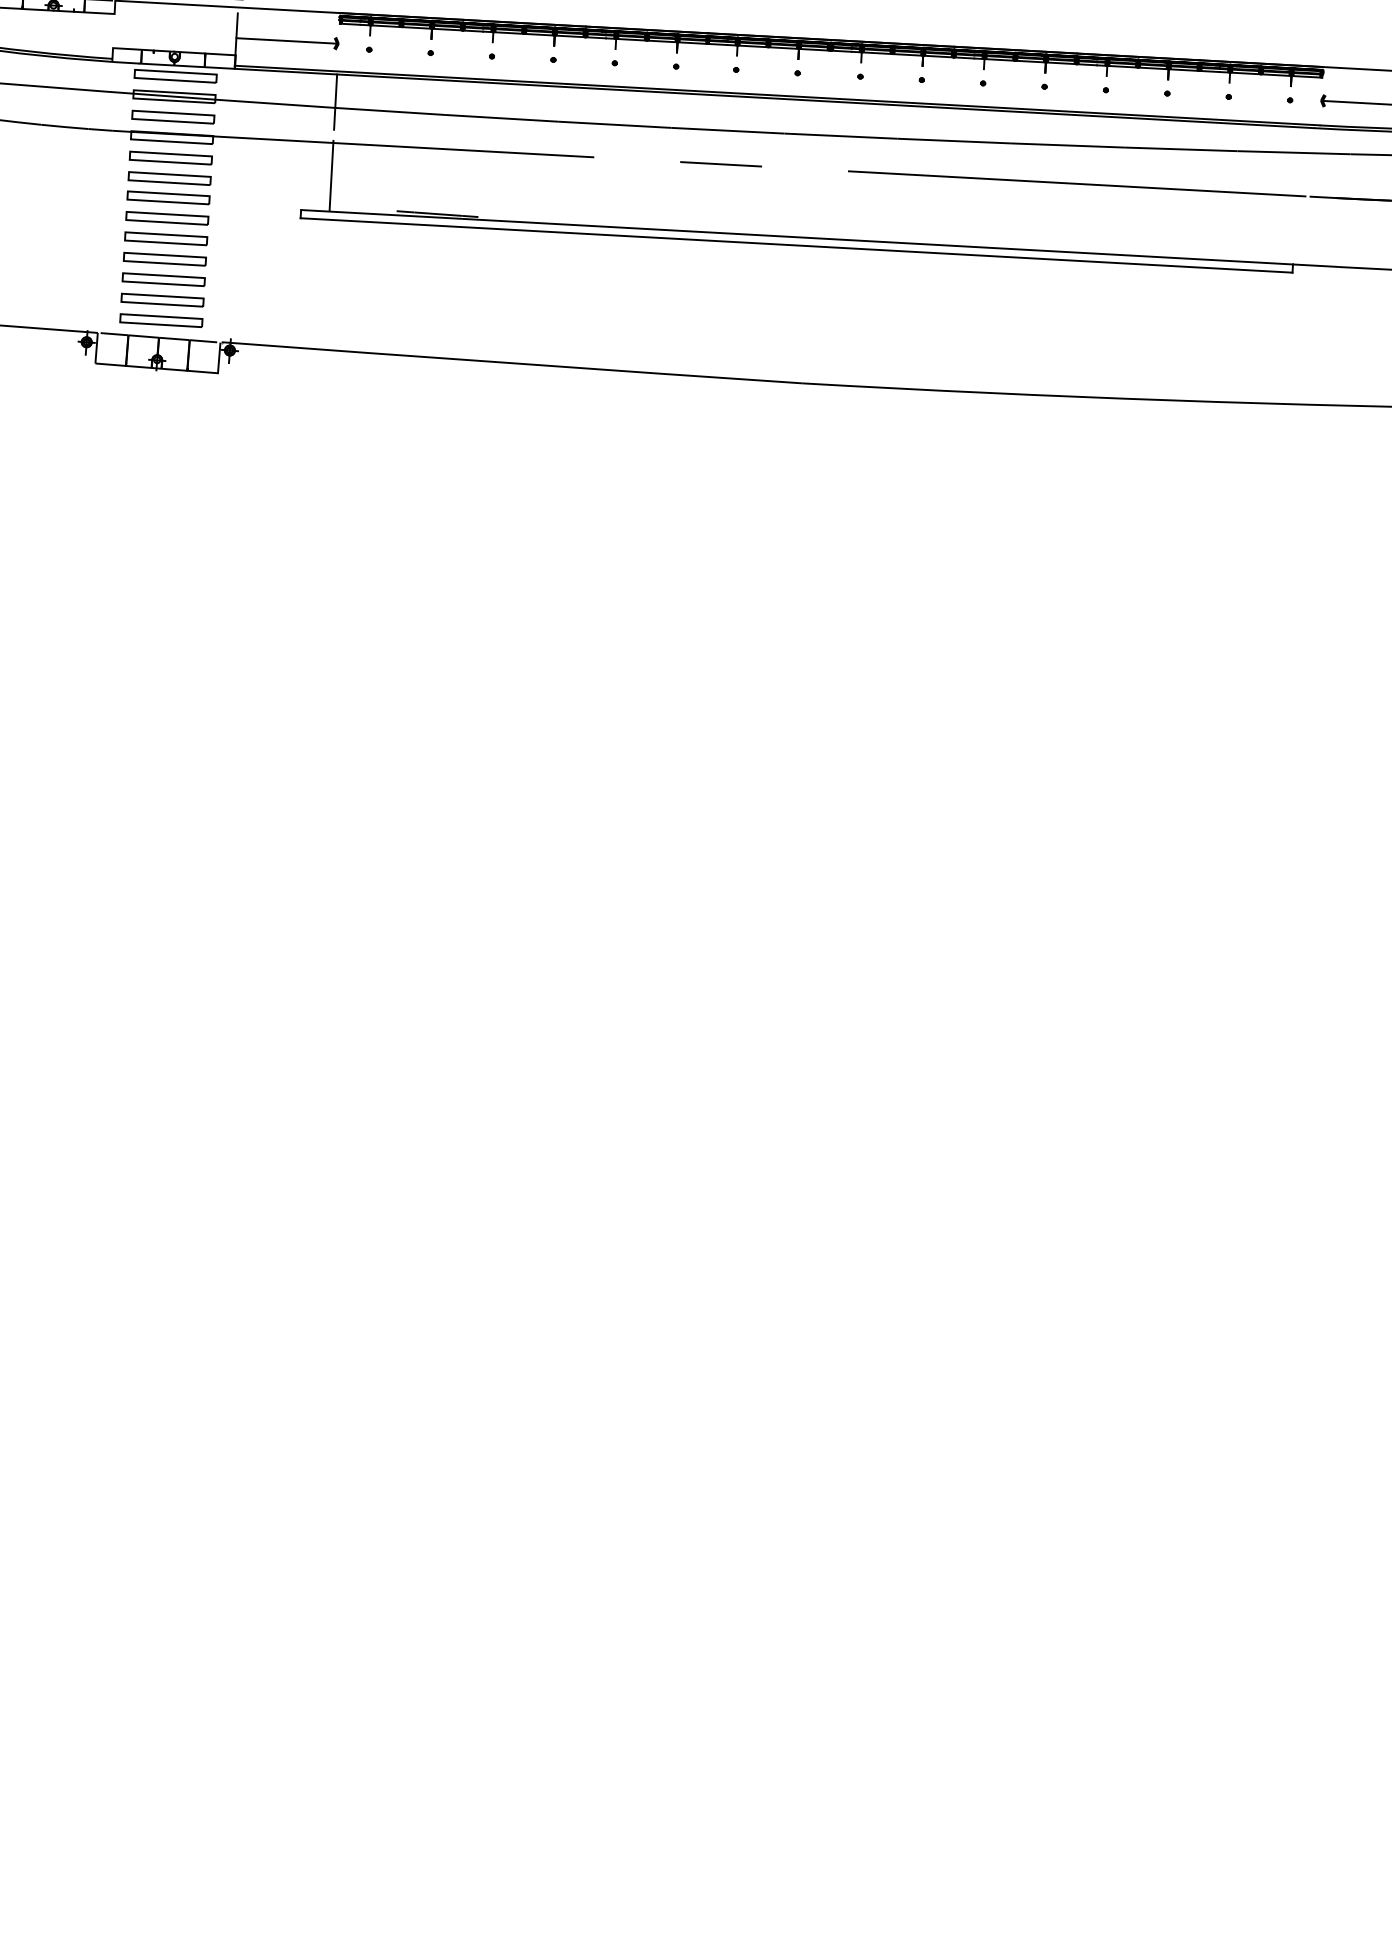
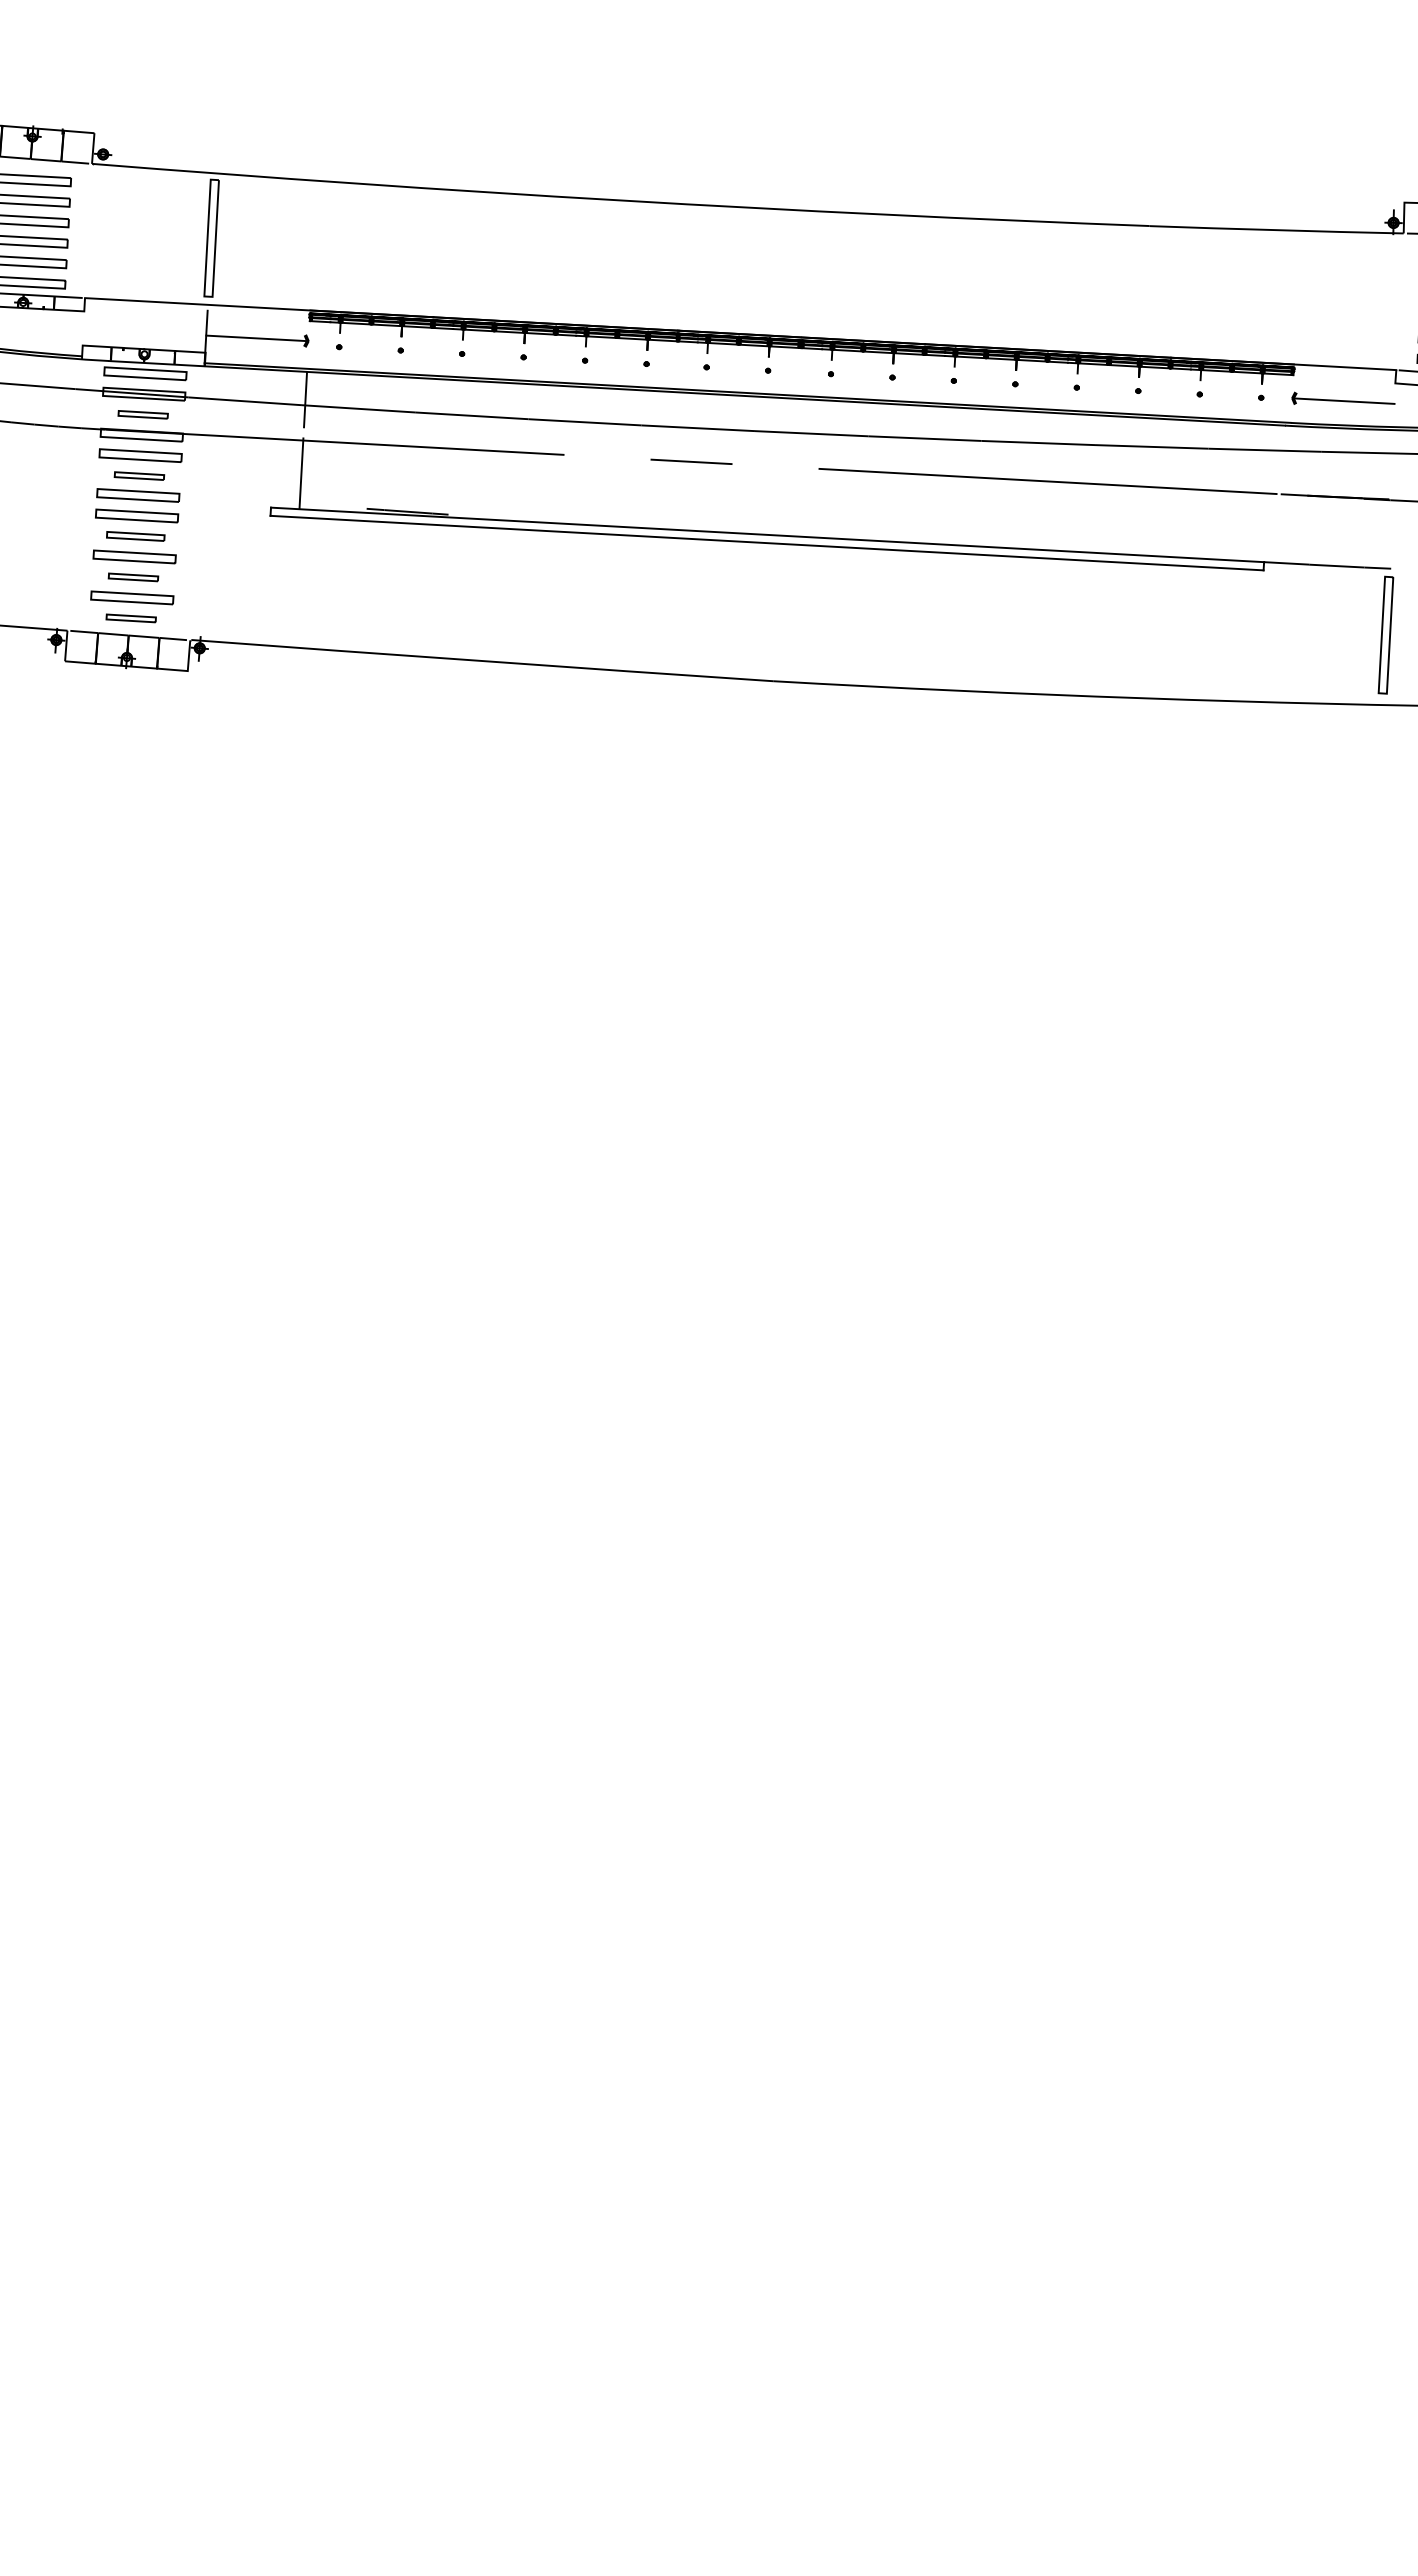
part: (173, 116) -> (143, 414), size x0.6
part: (169, 177) -> (139, 475), size x0.6
part: (165, 238) -> (135, 536), size x0.7
part: (163, 279) -> (133, 577), size x0.6
part: (161, 320) -> (131, 618), size x0.6

